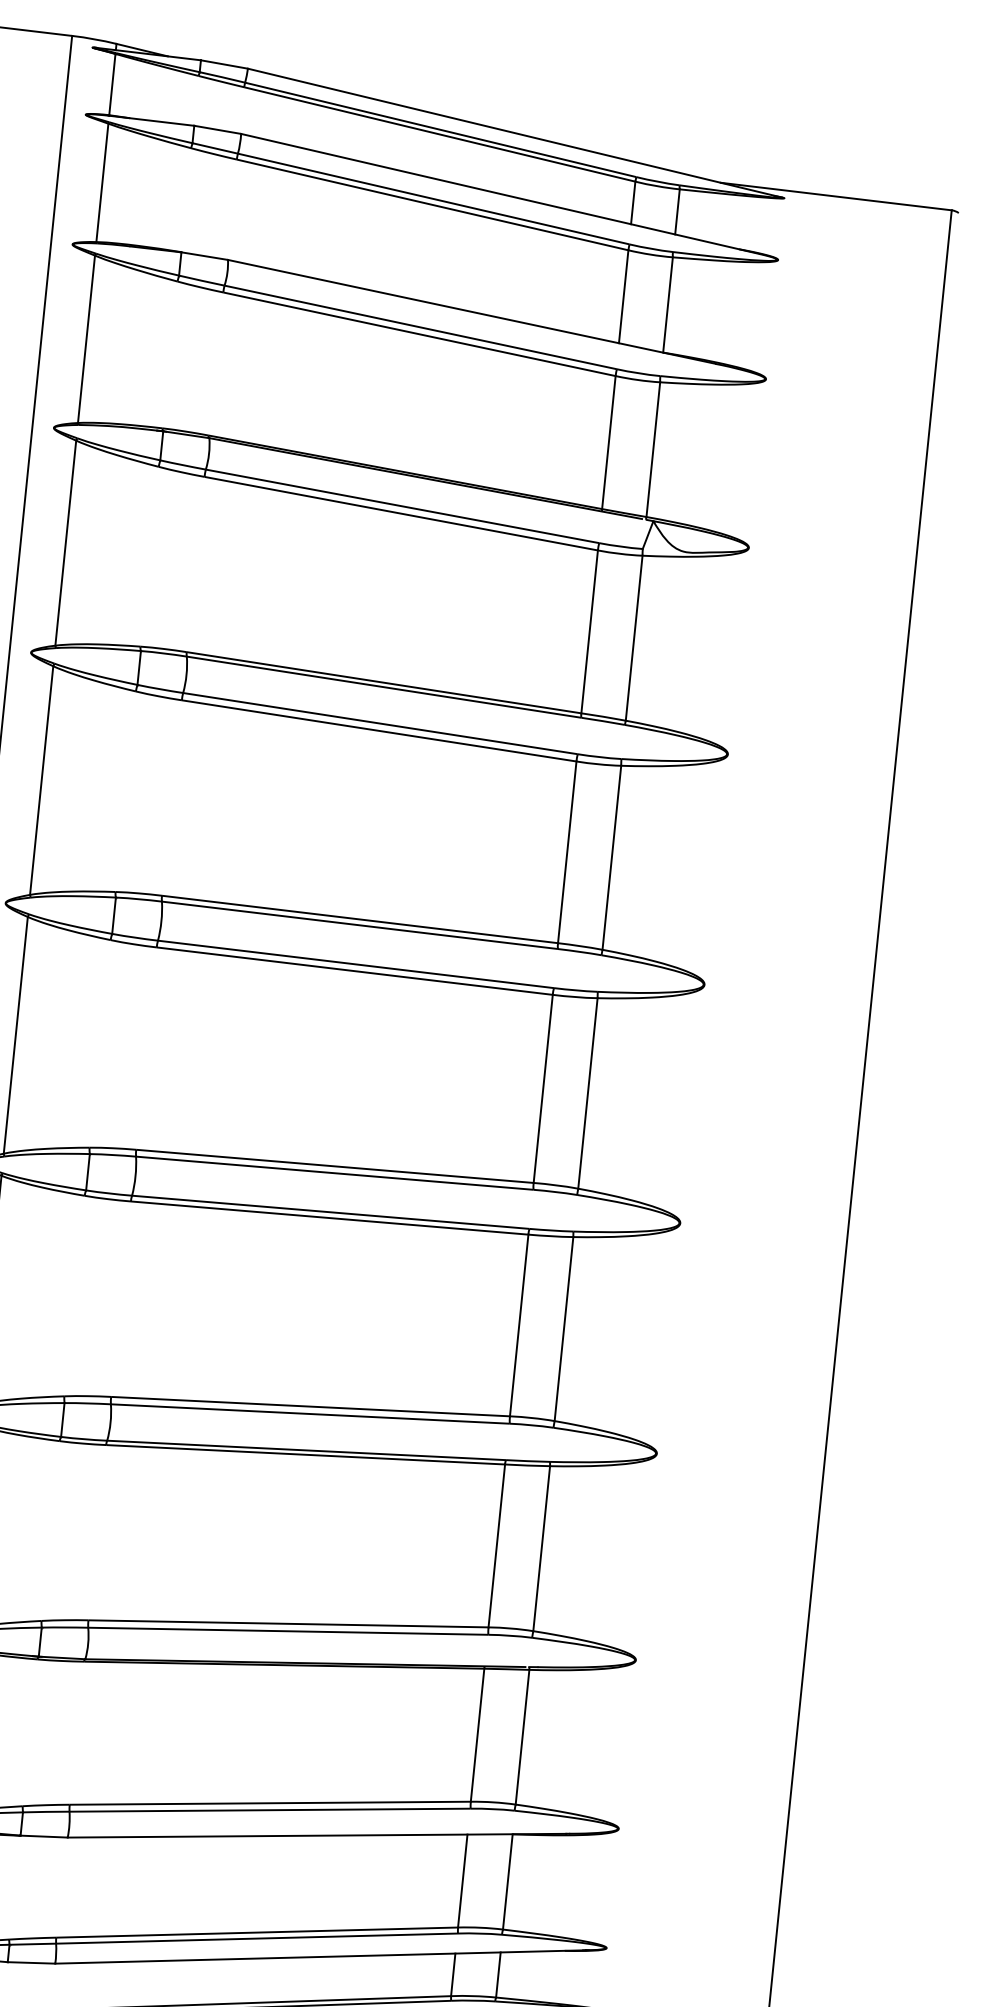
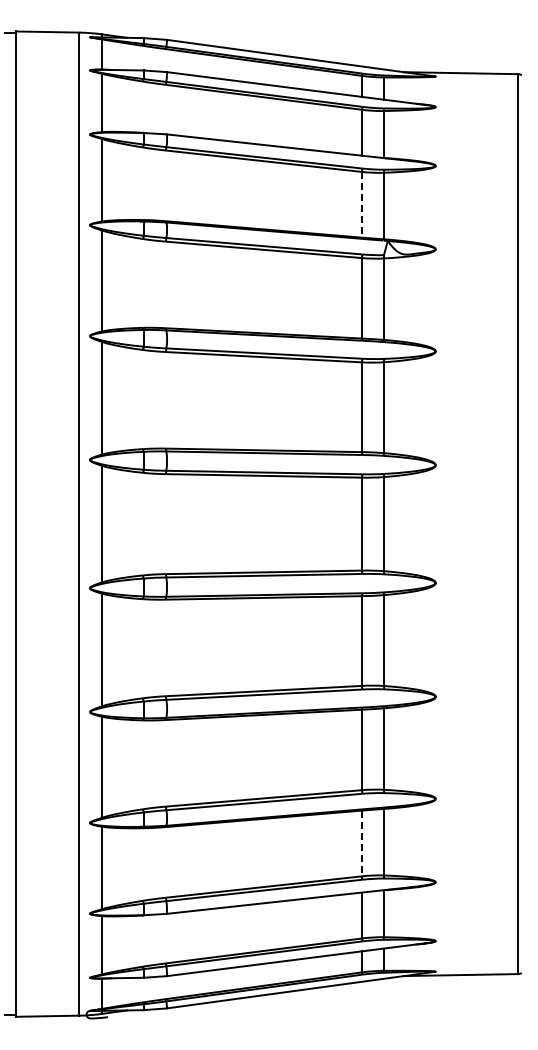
line: (609, 442) -> (362, 204), solid -> dashed
line: (478, 1735) -> (362, 843), solid -> dashed

